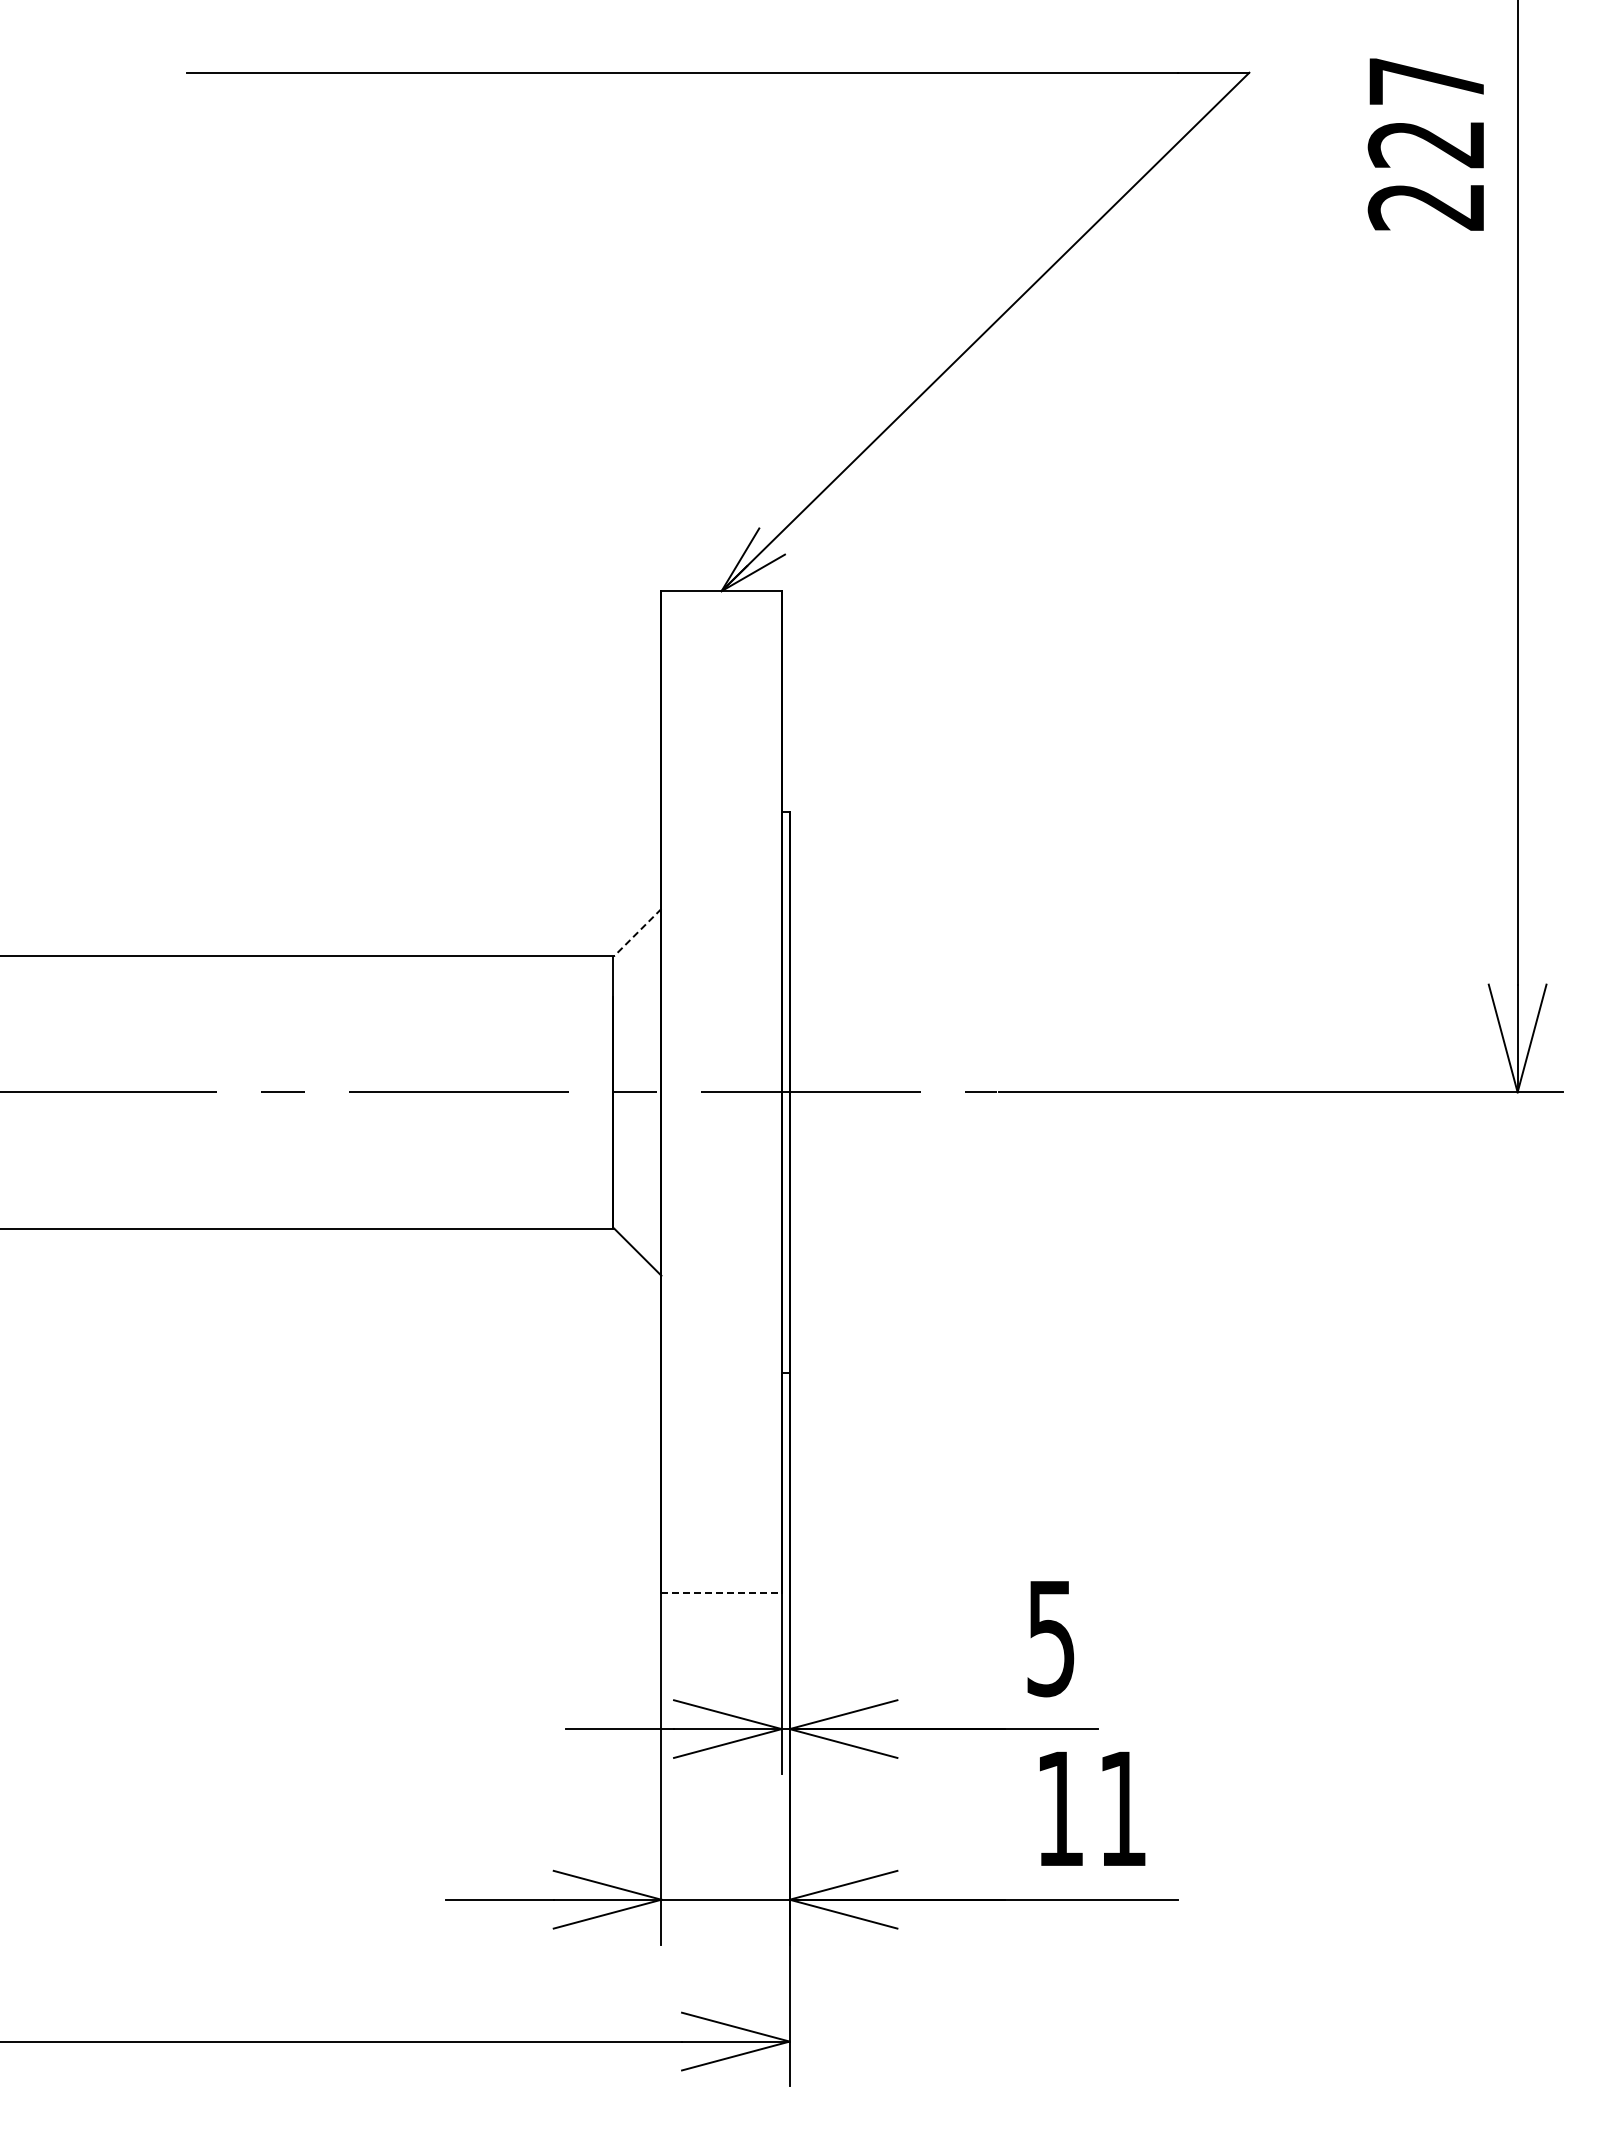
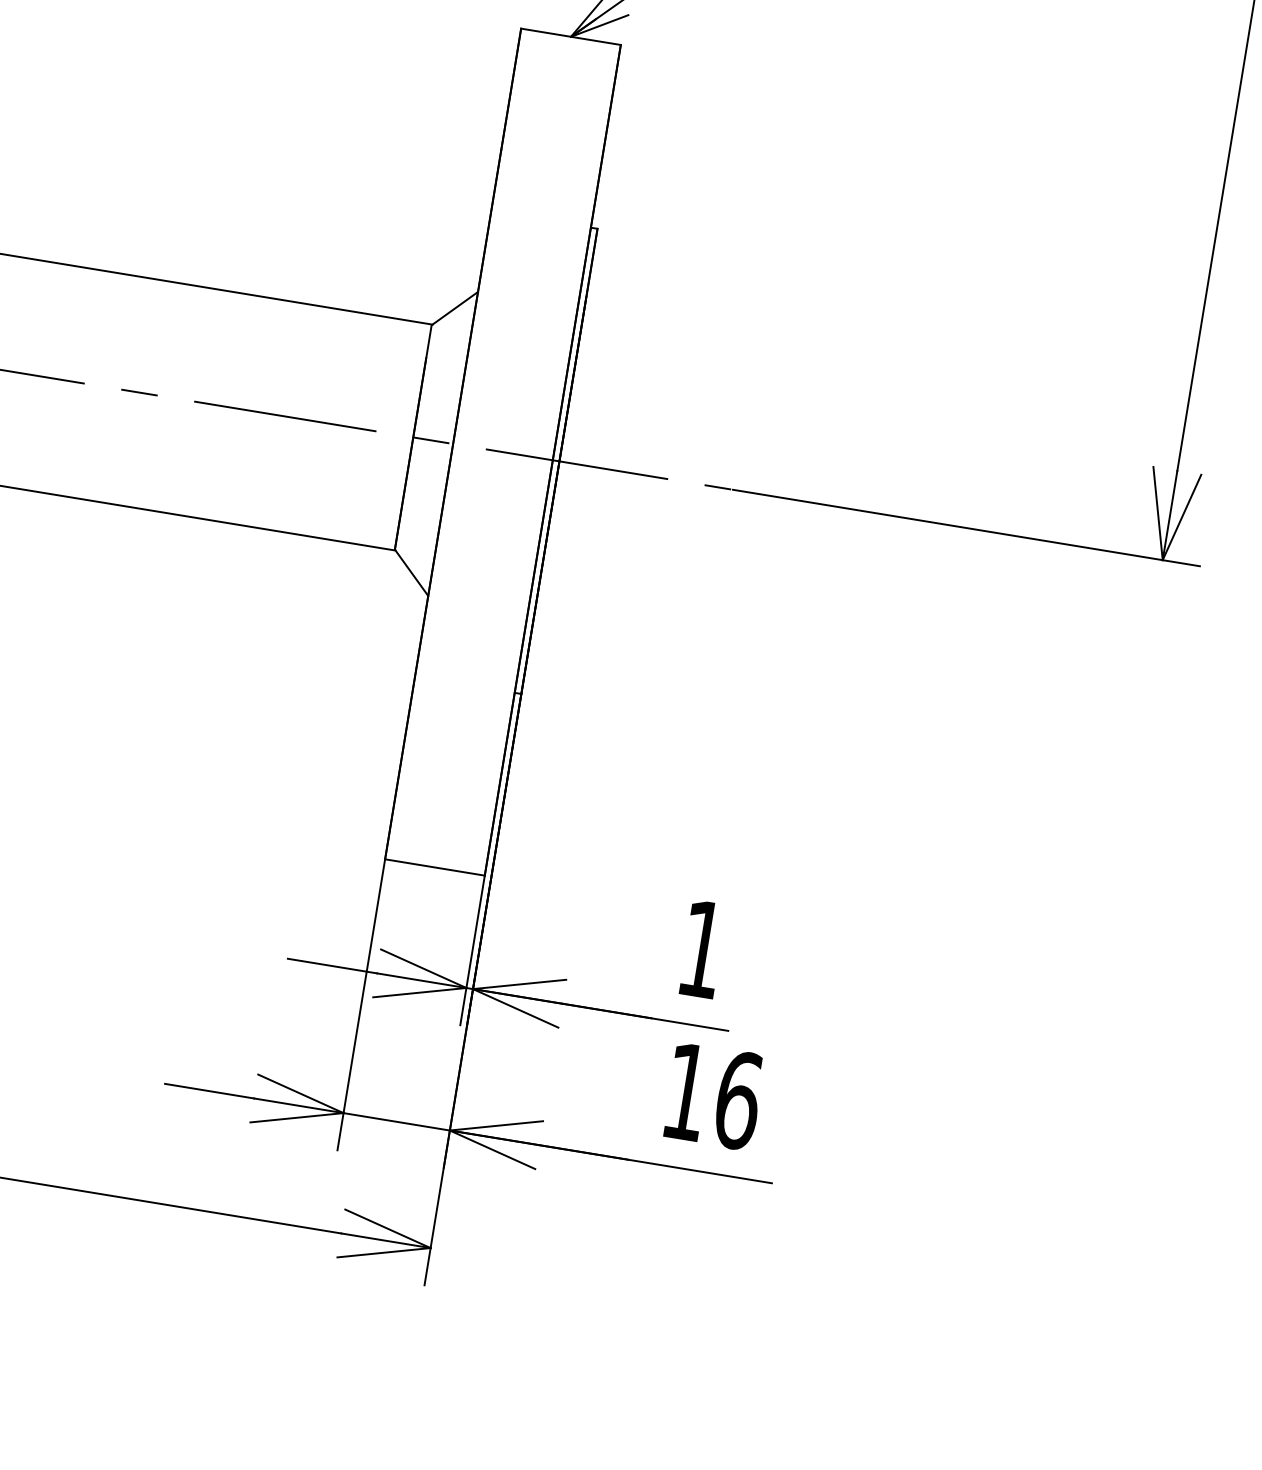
line: (637, 932) -> (454, 308), dashed -> solid
line: (722, 1593) -> (435, 867), dashed -> solid
text: (1050, 1639) -> (701, 950), 5 -> 1
text: (1123, 1808) -> (738, 1100), 11 -> 16

